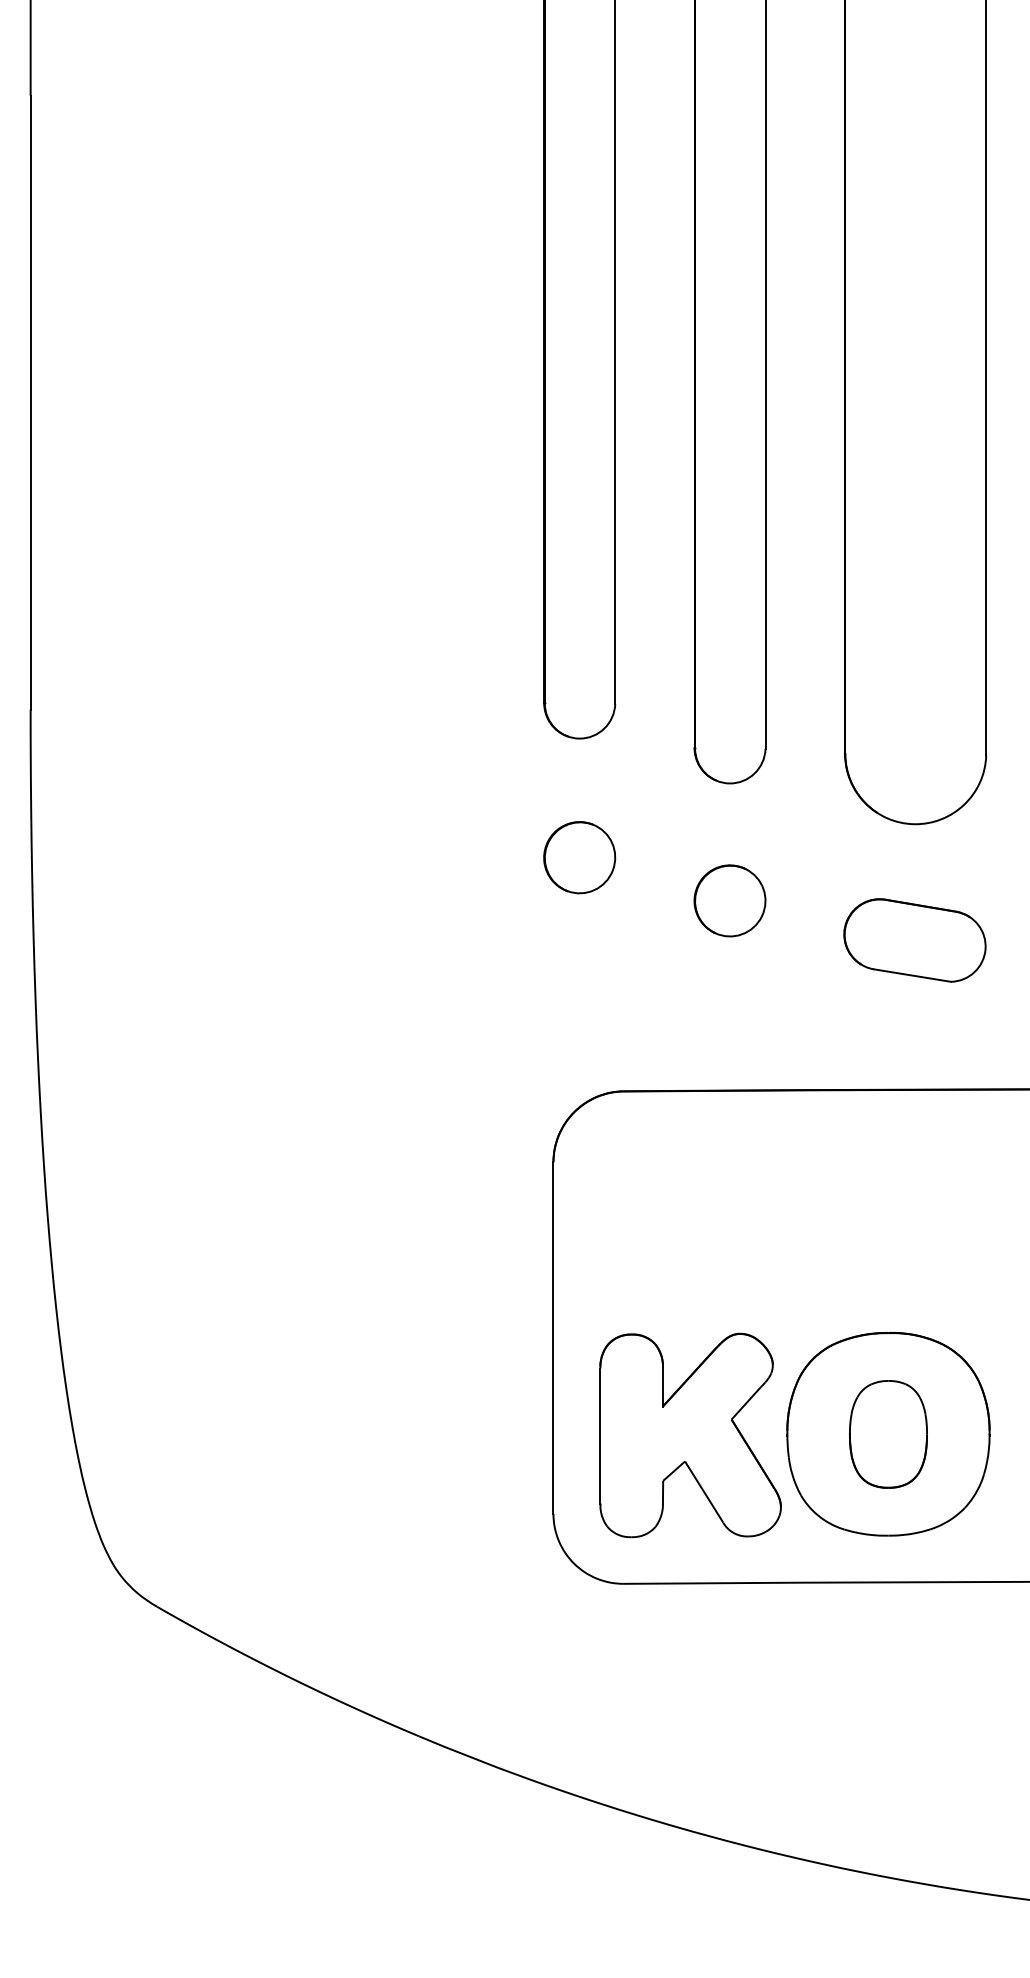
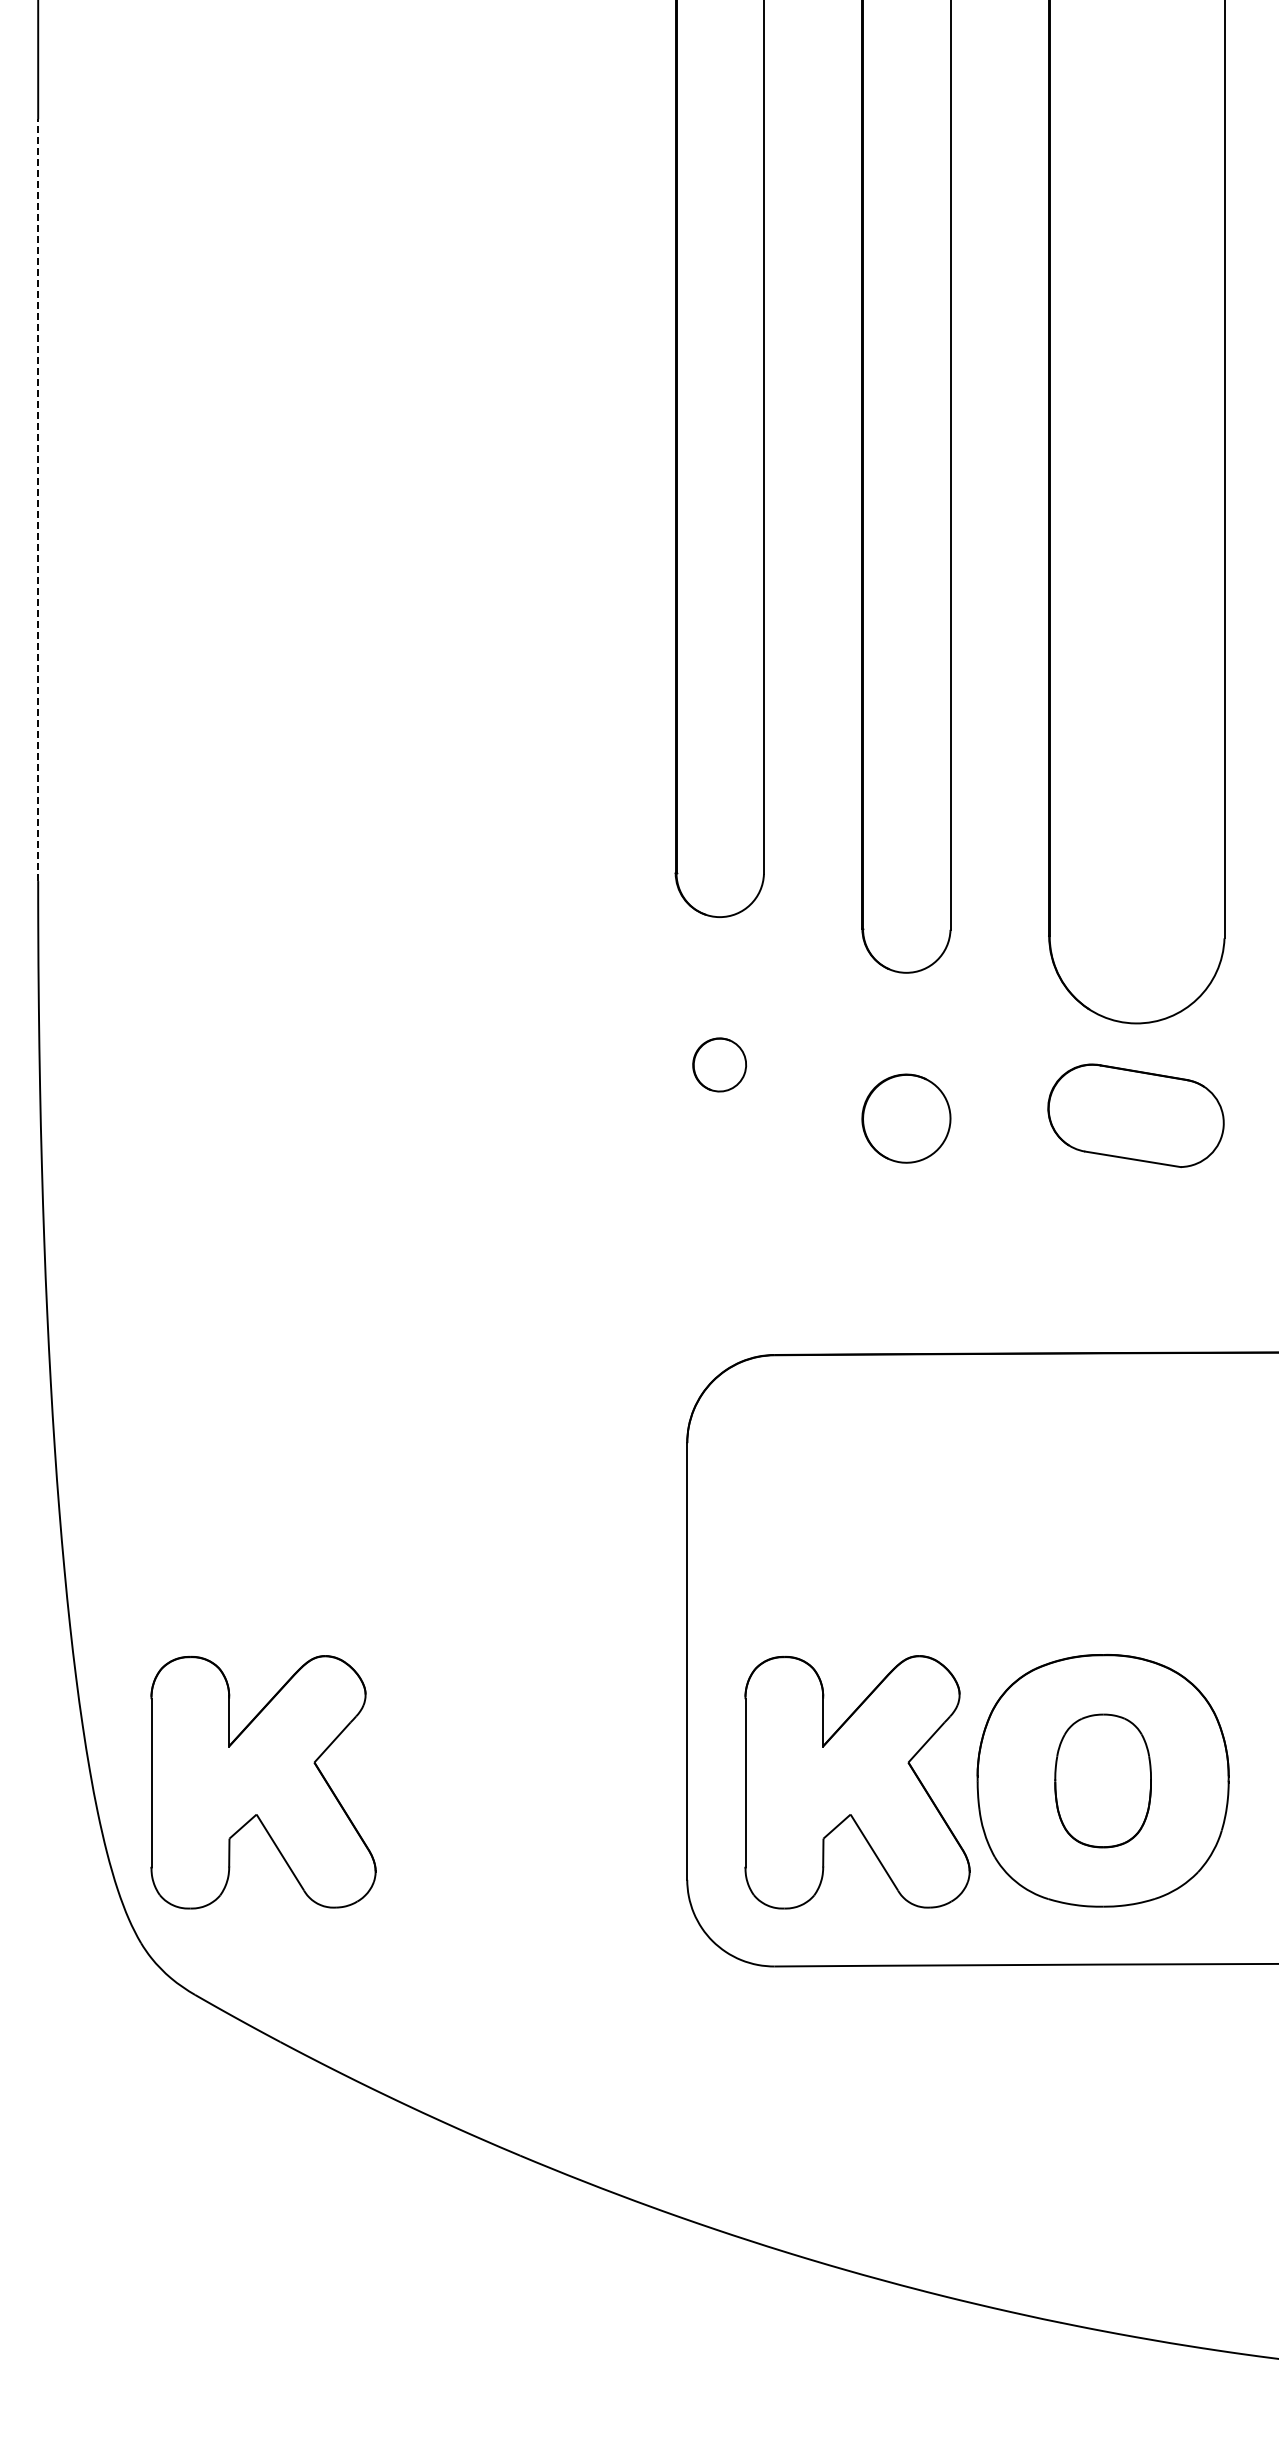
line: (30, 402) -> (38, 500), solid -> dashed
part: (579, 857) -> (719, 1064), size x0.6
part: (914, 940) -> (1135, 1115), moved
part: (212, 1435) -> (263, 1782), added

